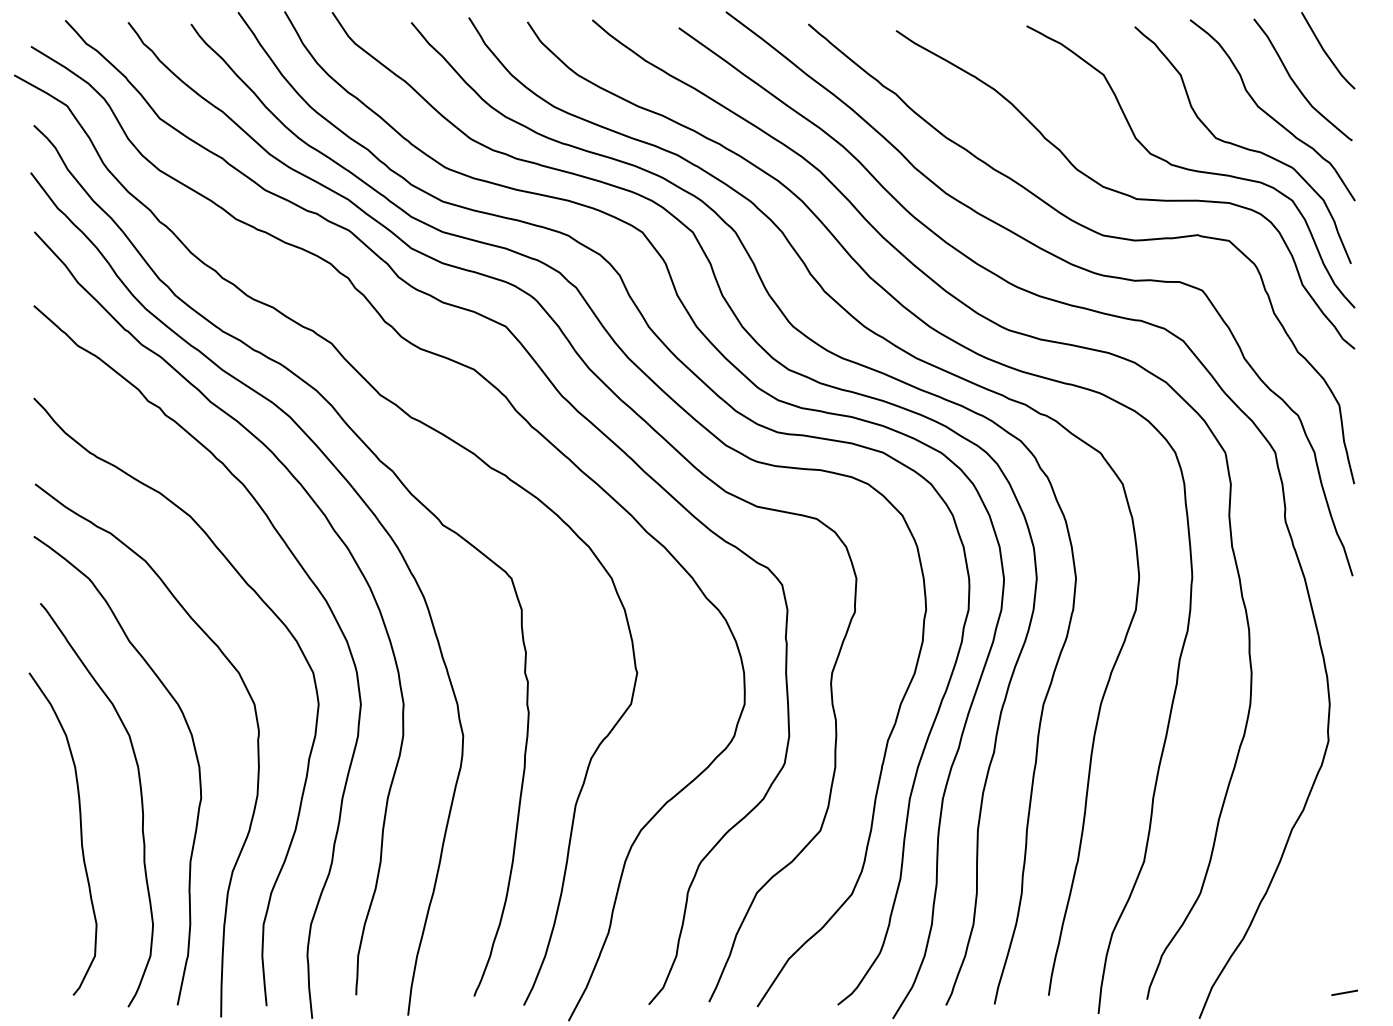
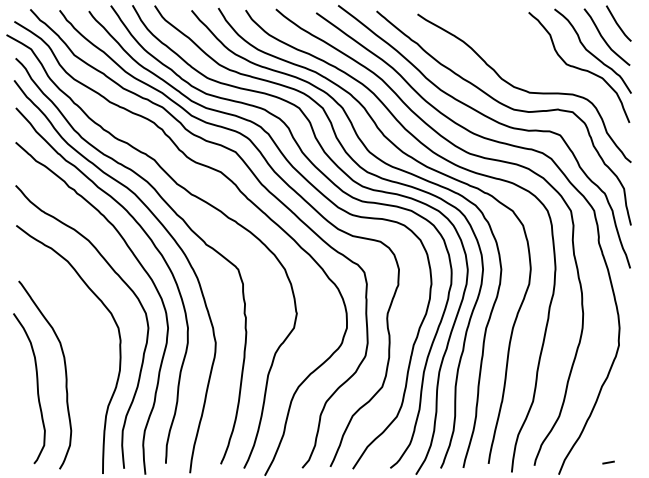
curve: (1190, 168) -> (554, 78), removed
curve: (192, 747) -> (89, 348), removed
line: (1344, 992) -> (608, 462), moved

